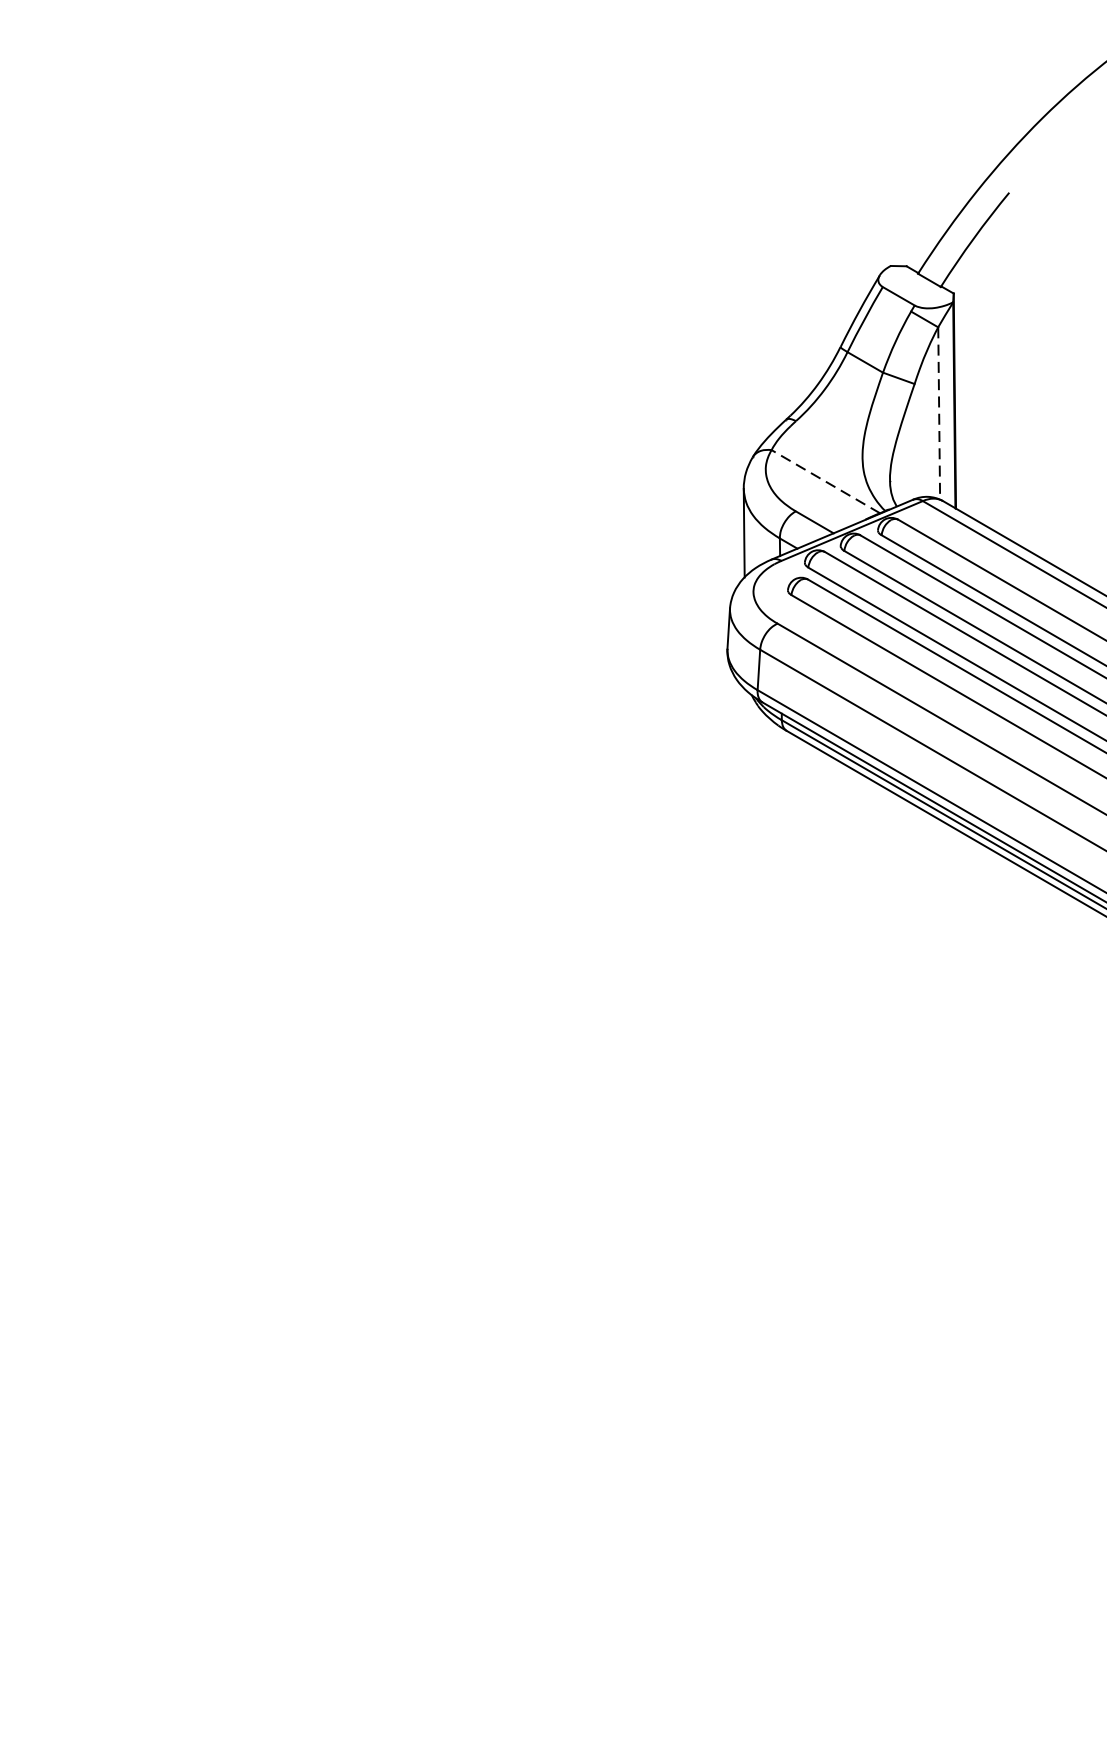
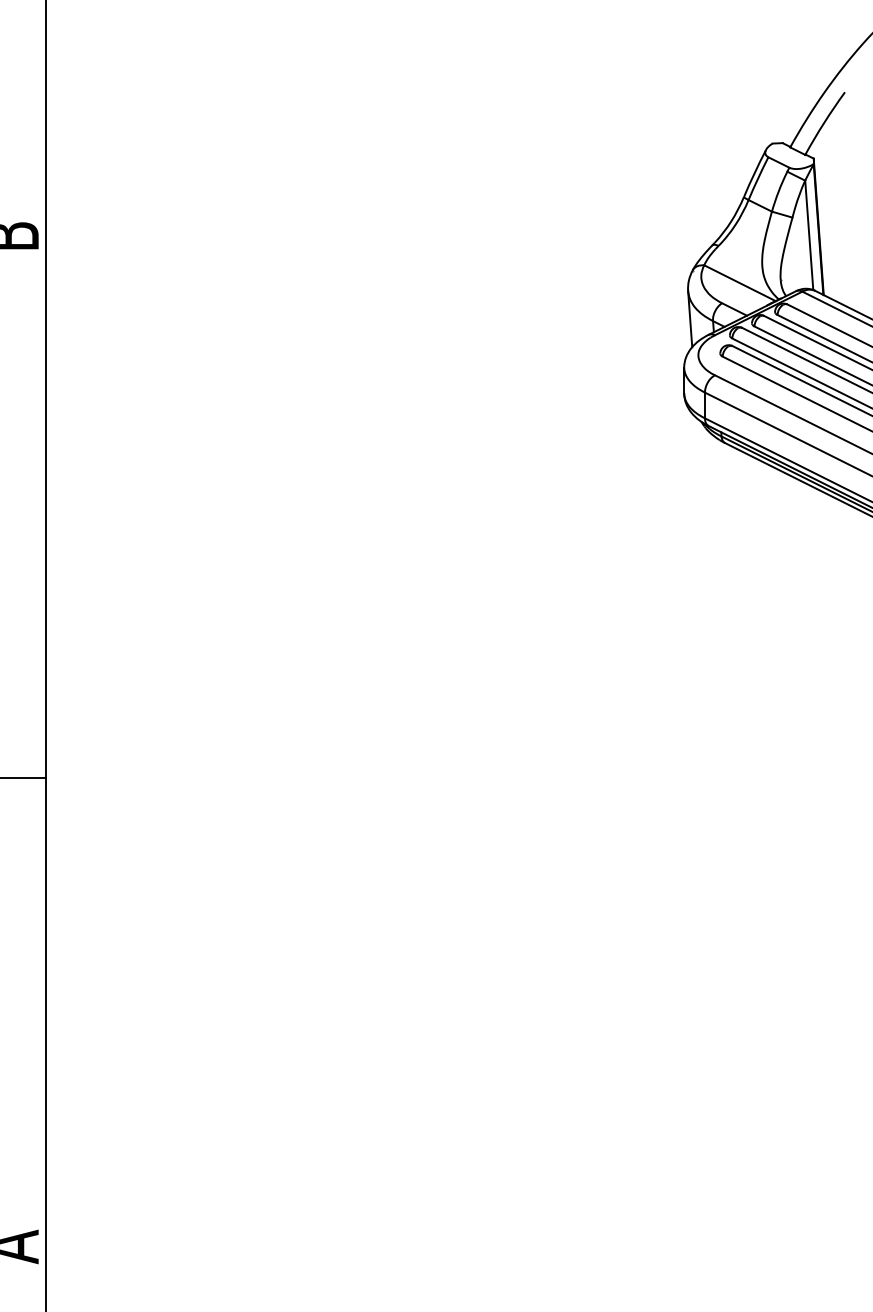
line: (939, 413) -> (809, 235), dashed -> solid
line: (826, 482) -> (740, 283), dashed -> solid

